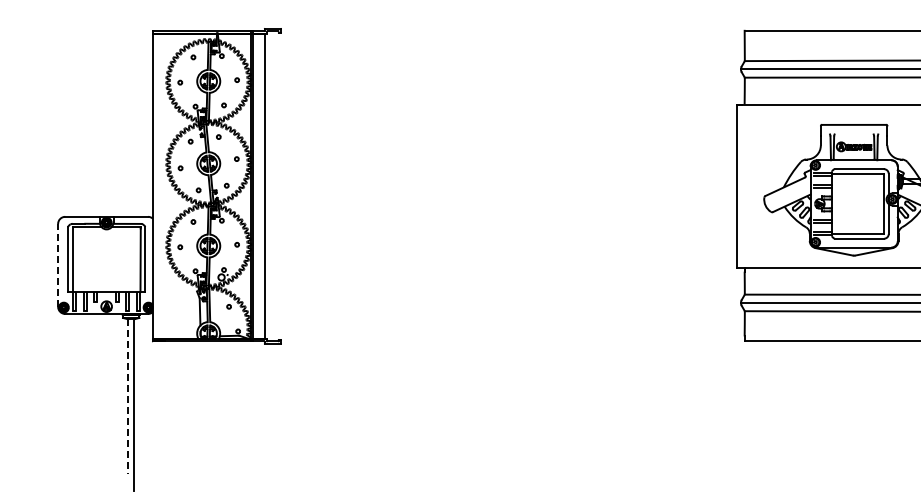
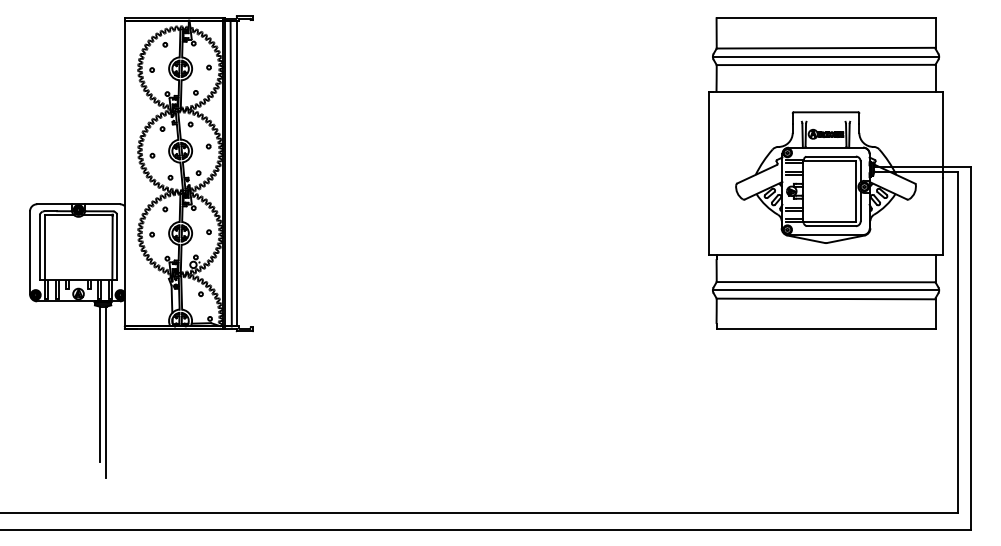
line: (258, 186) -> (230, 173), added
line: (58, 265) -> (30, 252), dashed -> solid
line: (128, 397) -> (100, 384), dashed -> solid

